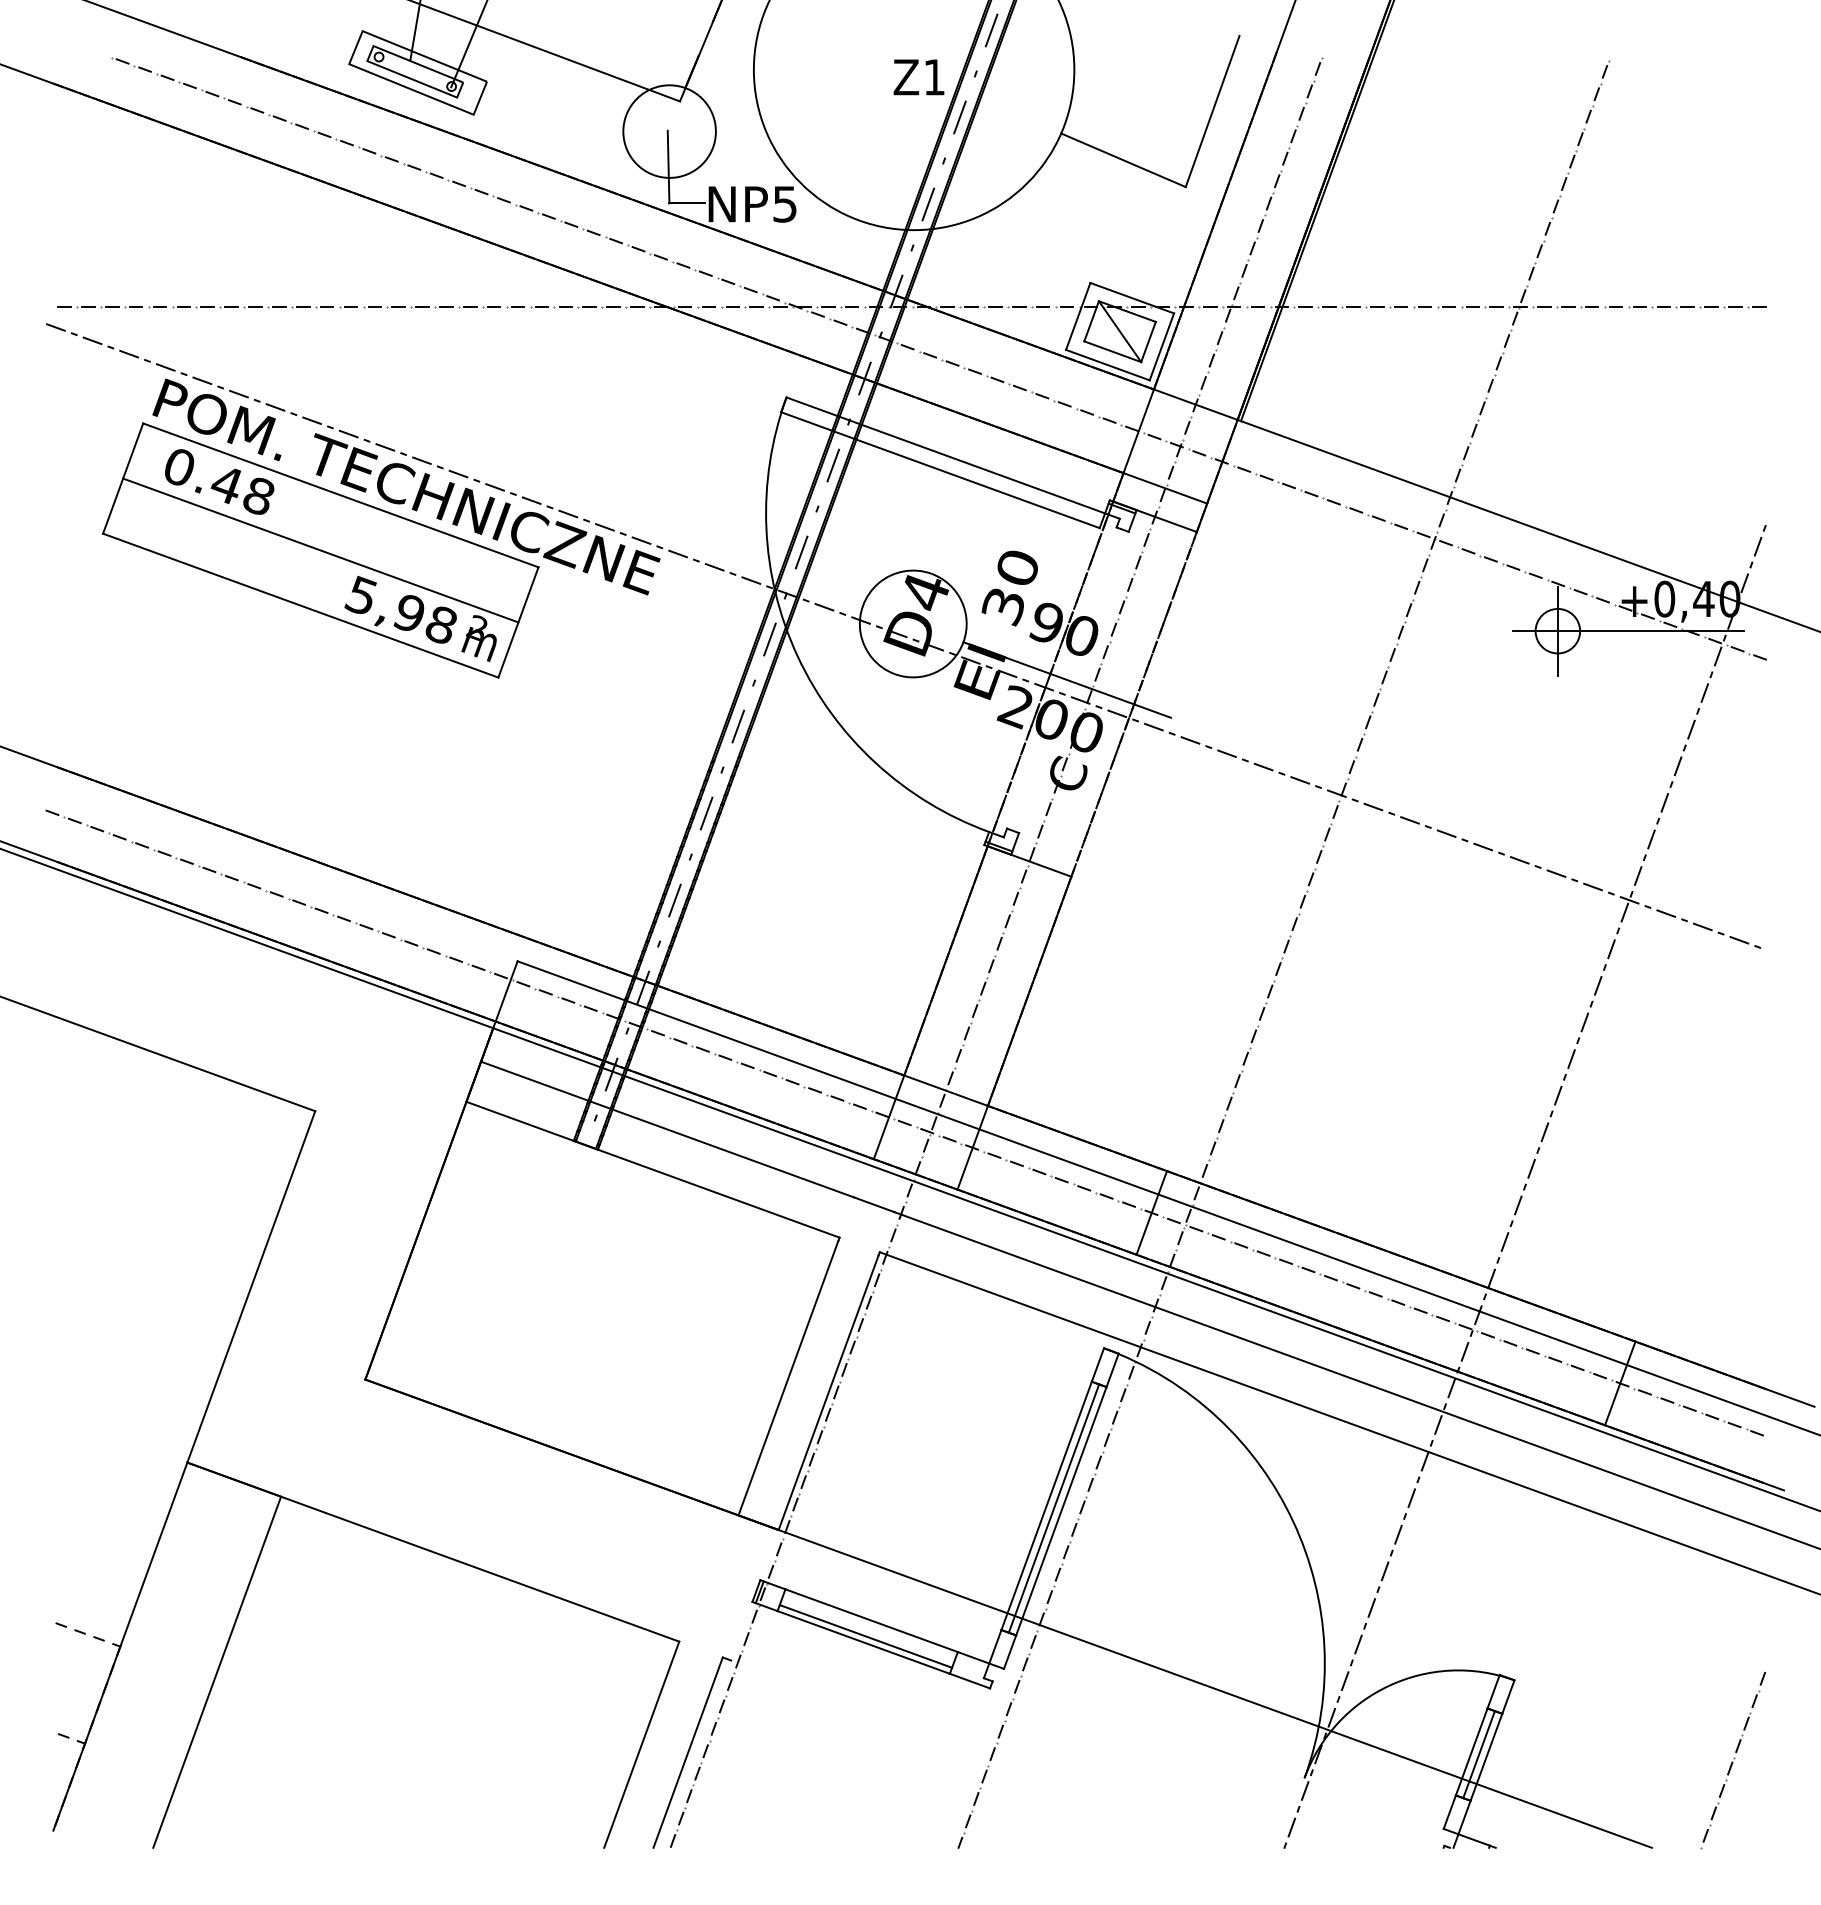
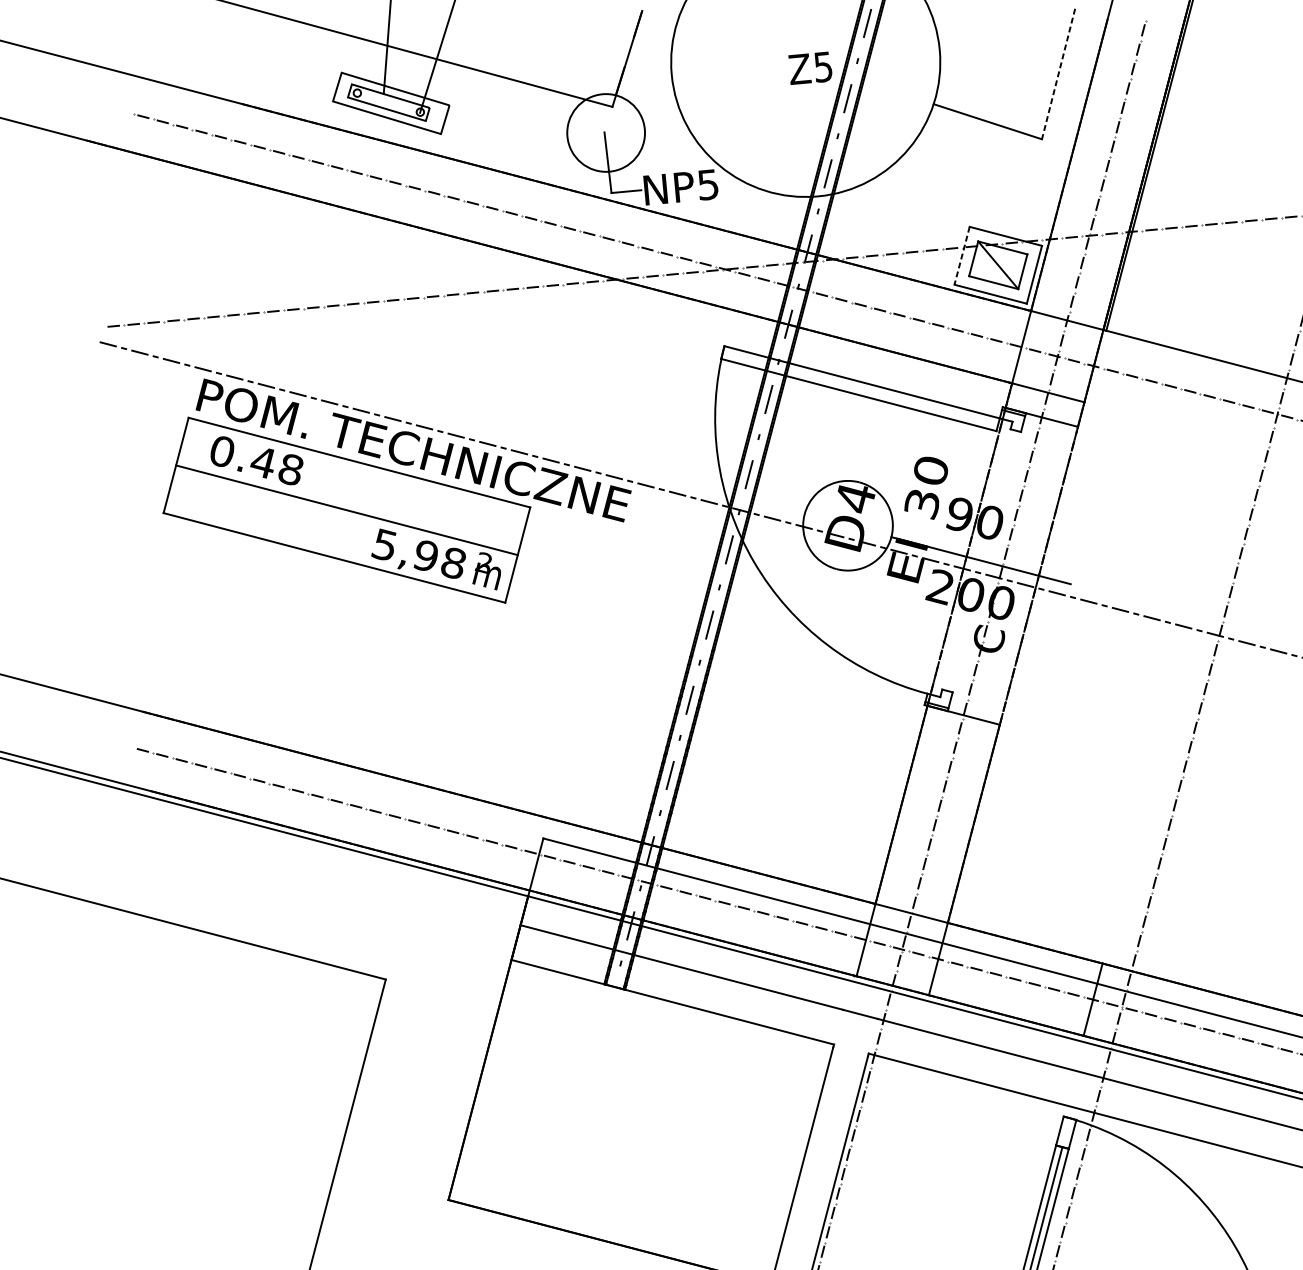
text: (934, 77) -> (823, 67), Z1 -> Z5
line: (1212, 111) -> (1058, 74), solid -> dashed
line: (1078, 316) -> (962, 255), solid -> dashed

